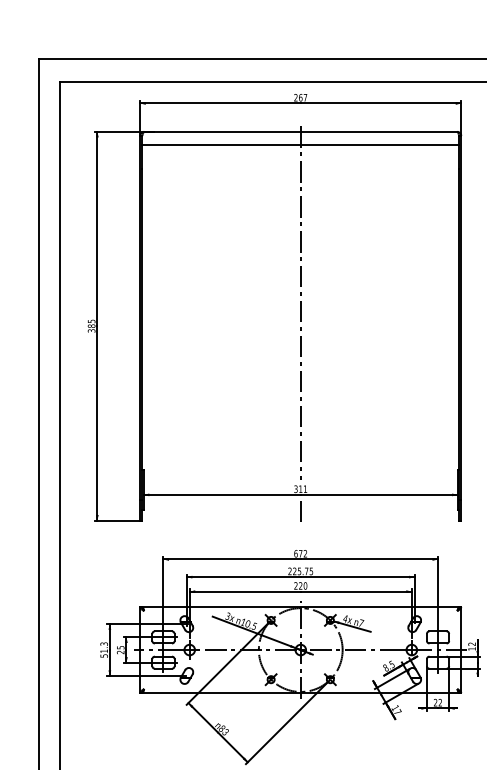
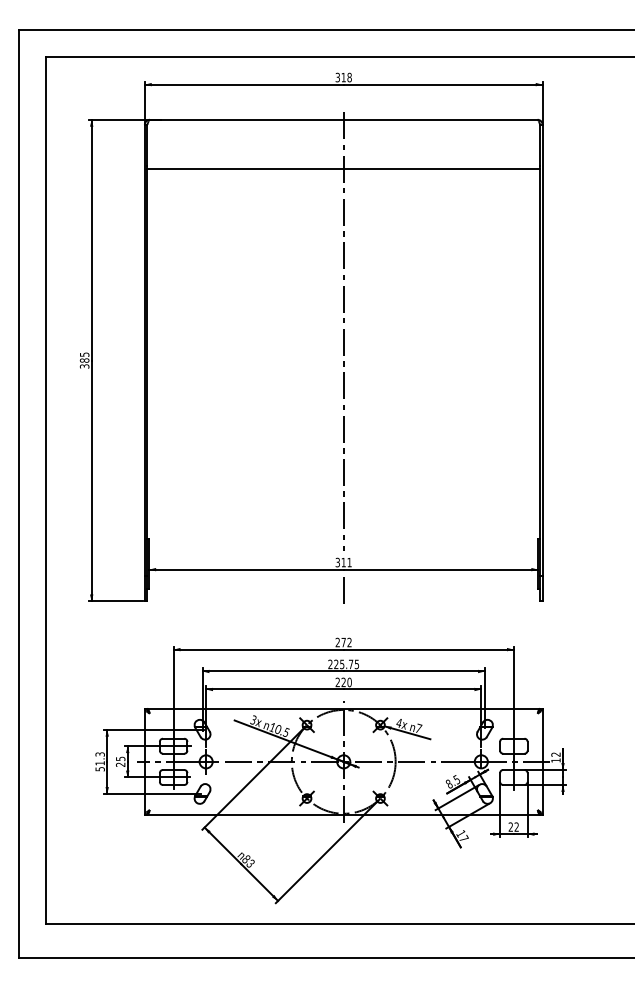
text: (300, 97) -> (343, 77), 267 -> 318
line: (300, 145) -> (343, 169), moved
text: (295, 553) -> (337, 642), 672 -> 272

